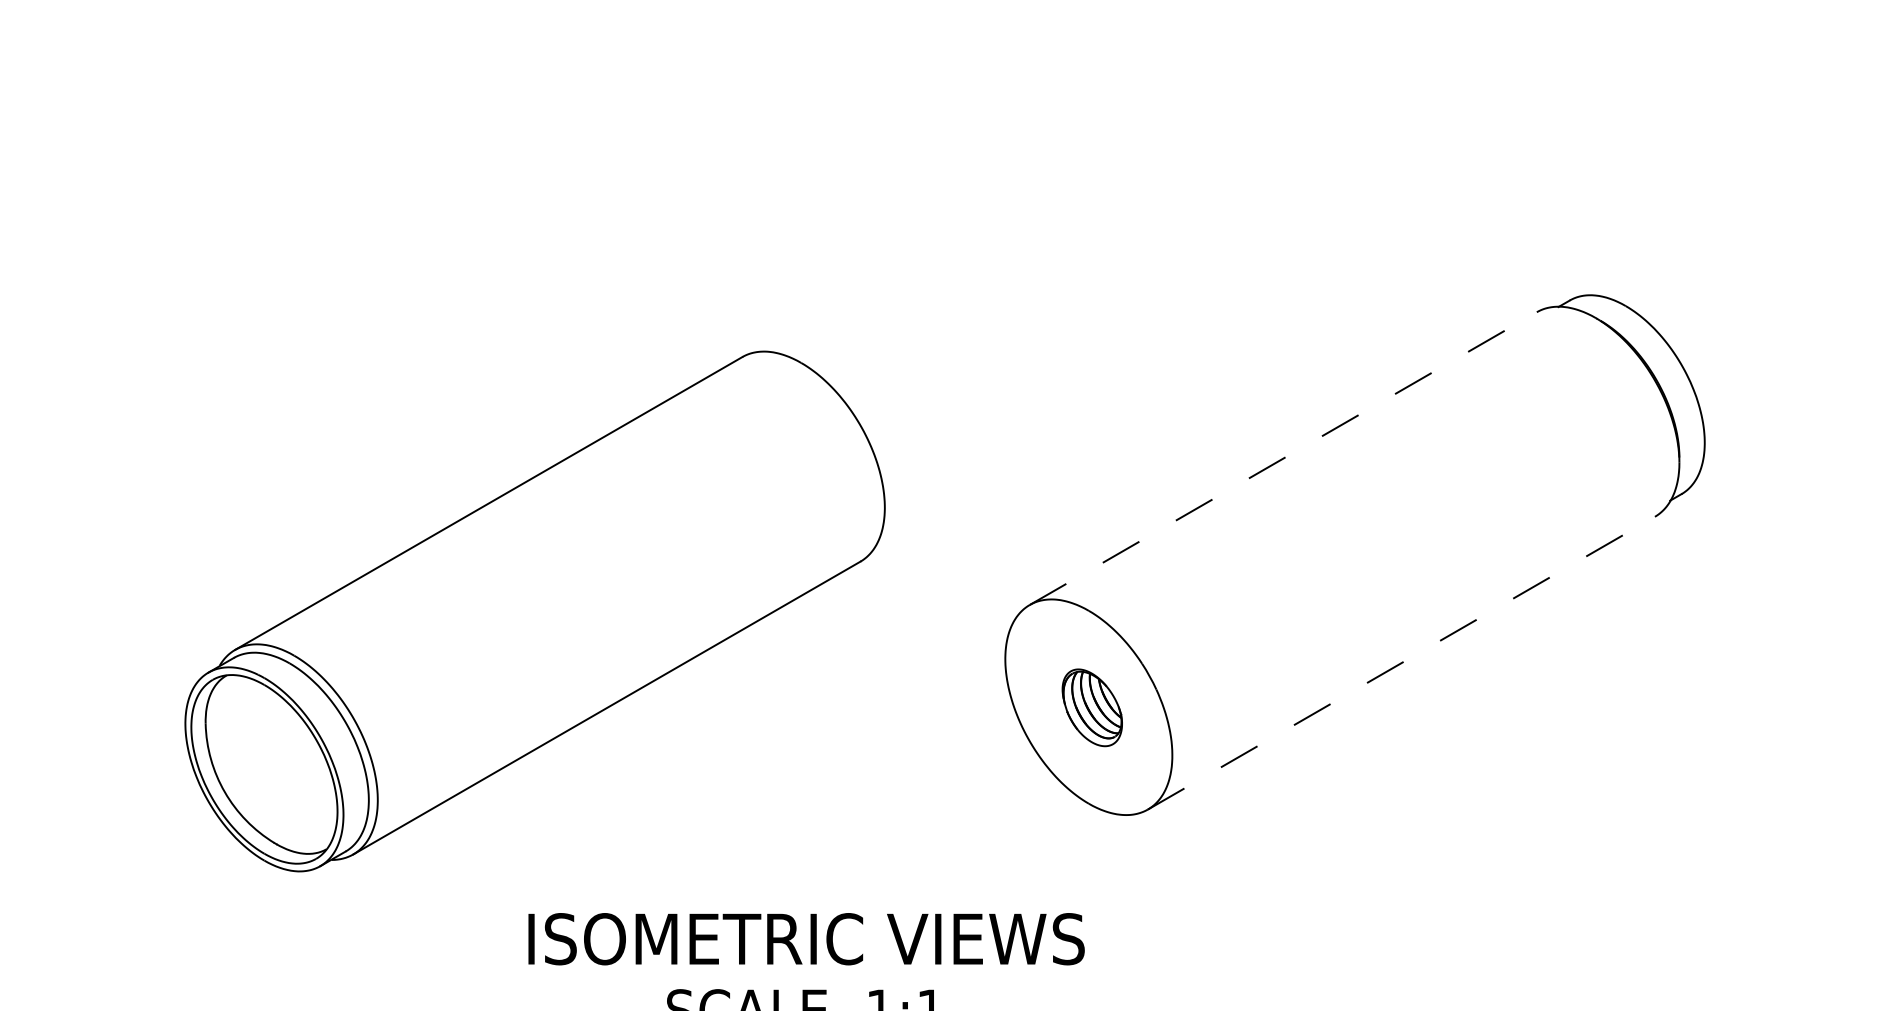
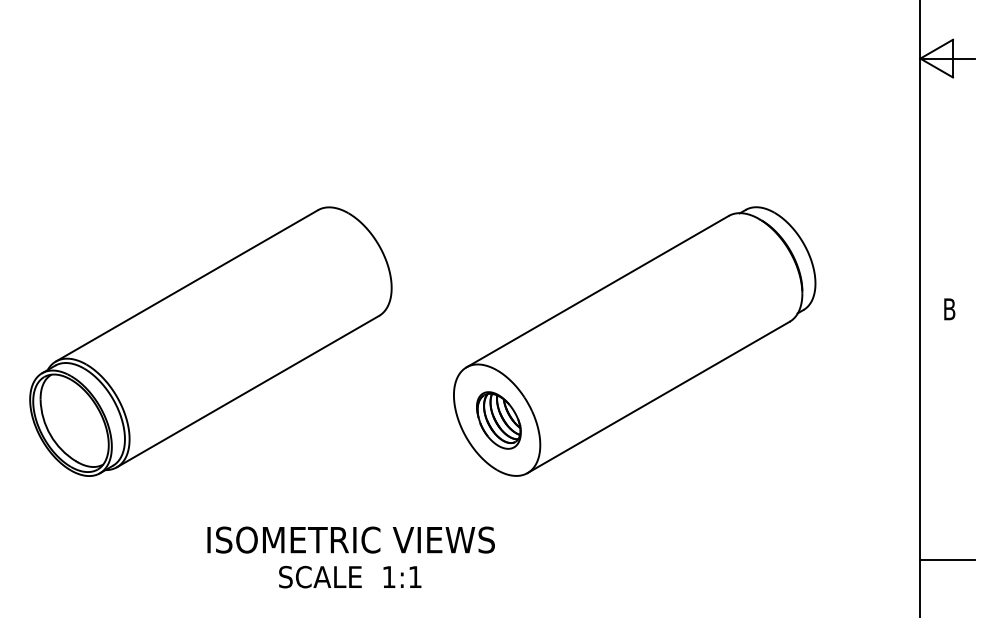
line: (1284, 458) -> (598, 291), dashed -> solid
part: (534, 611) -> (210, 341), moved
line: (1403, 663) -> (659, 397), dashed -> solid
part: (1091, 707) -> (498, 420), size x1.43

